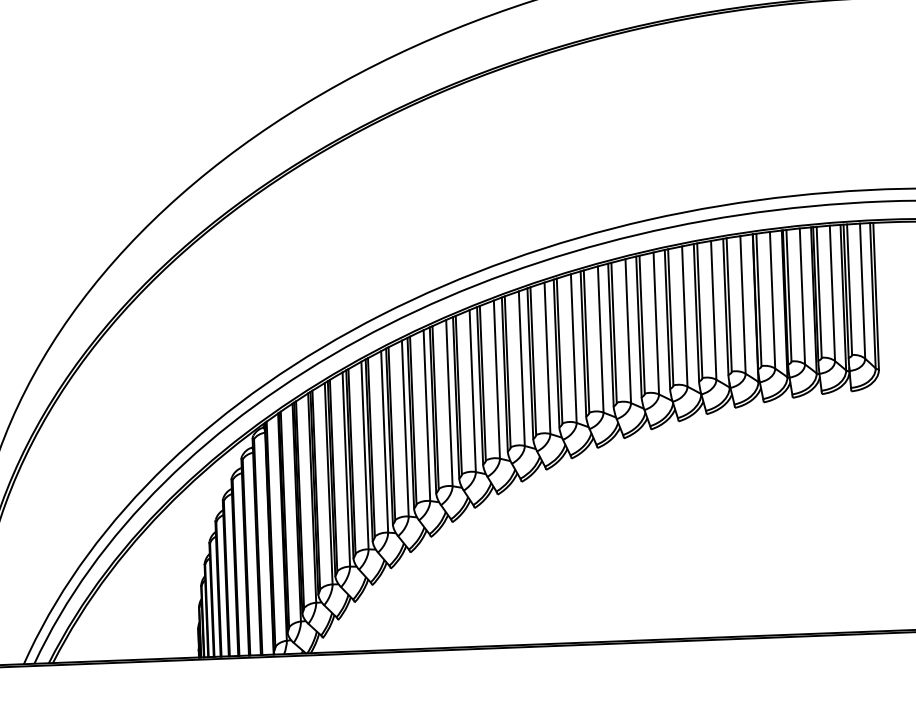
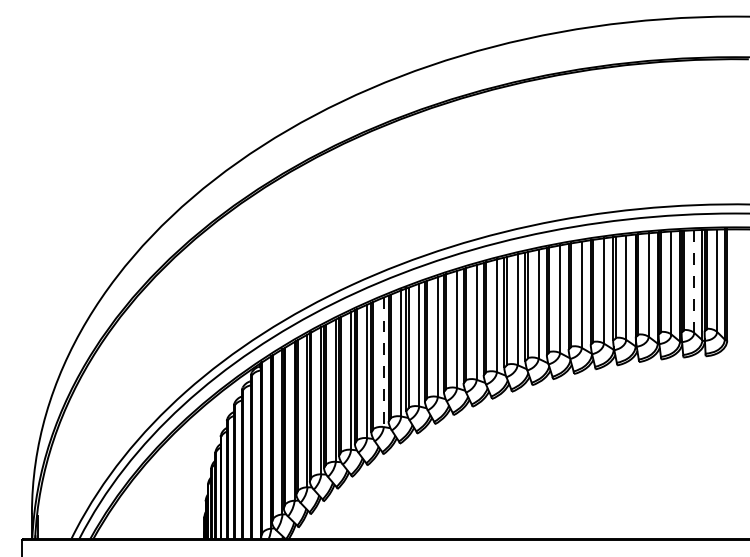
line: (832, 294) -> (694, 282), solid -> dashed
line: (426, 415) -> (383, 362), solid -> dashed

